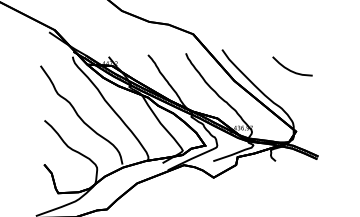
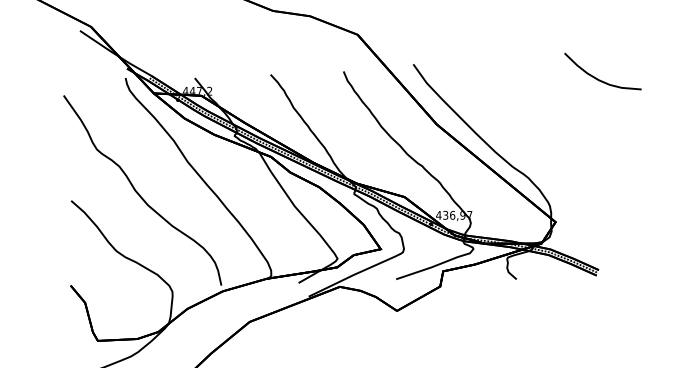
curve: (290, 69) -> (598, 77), moved

